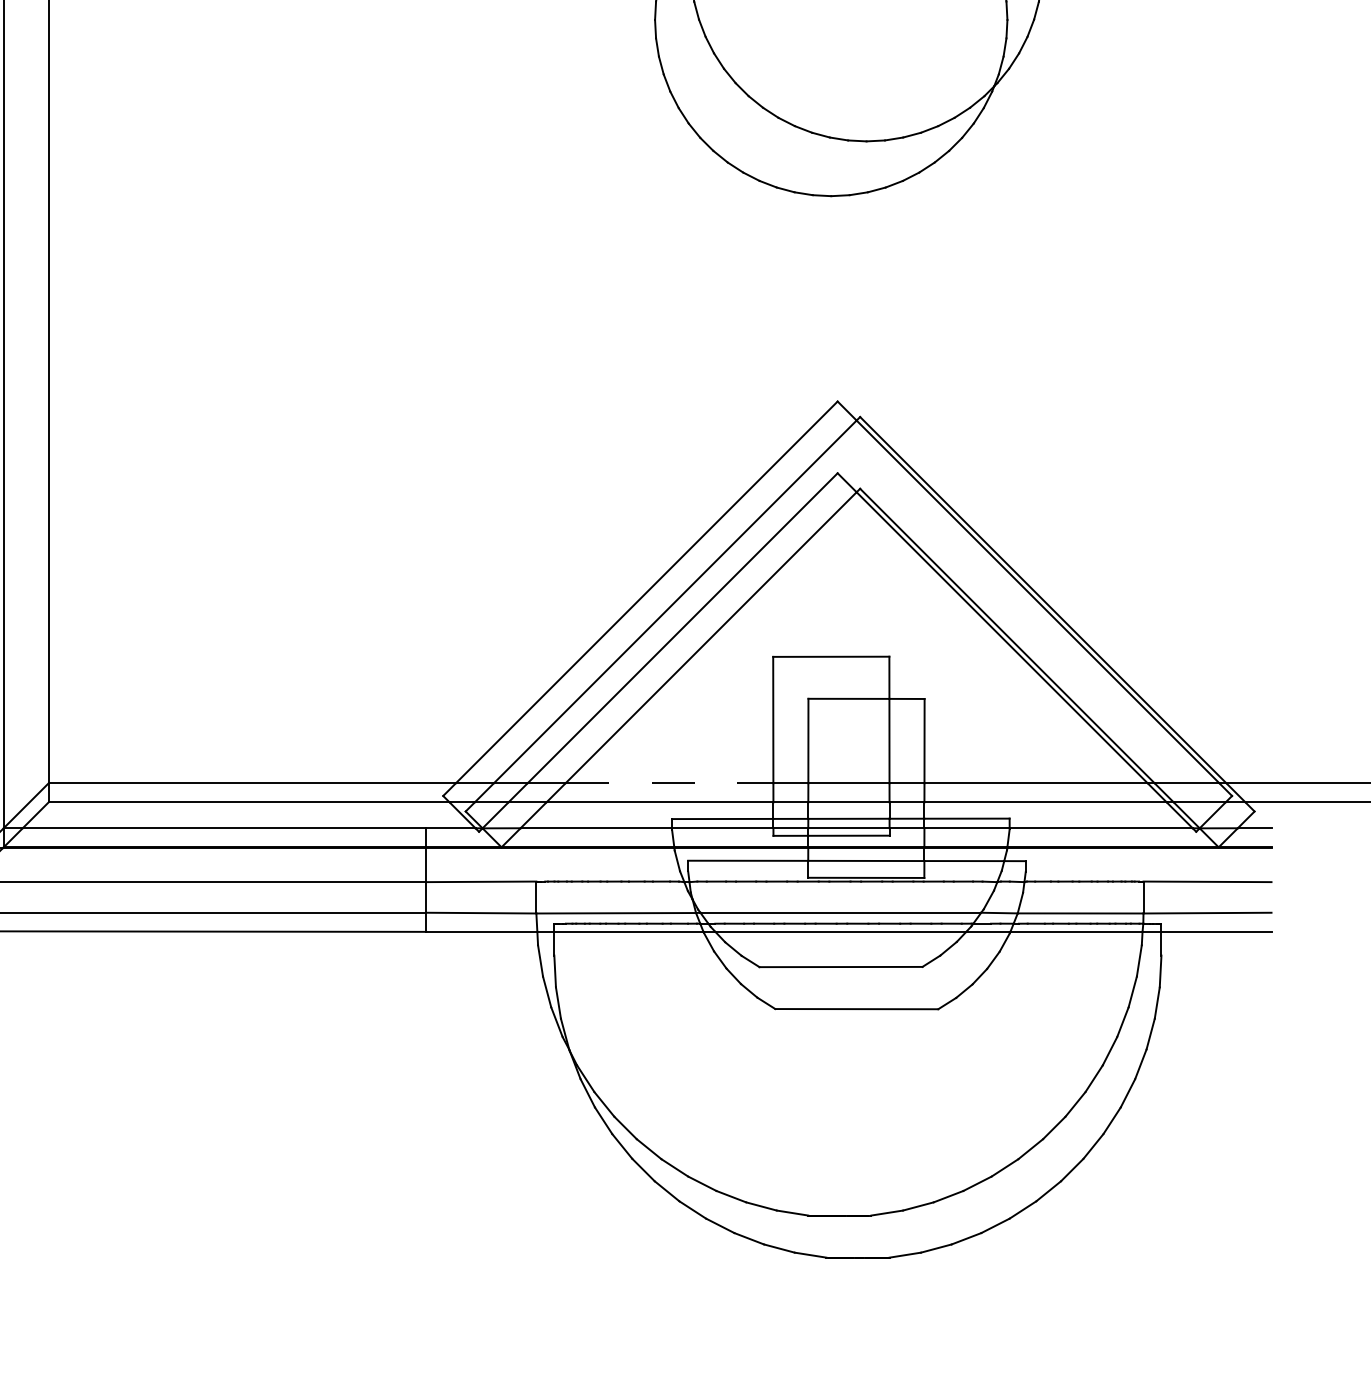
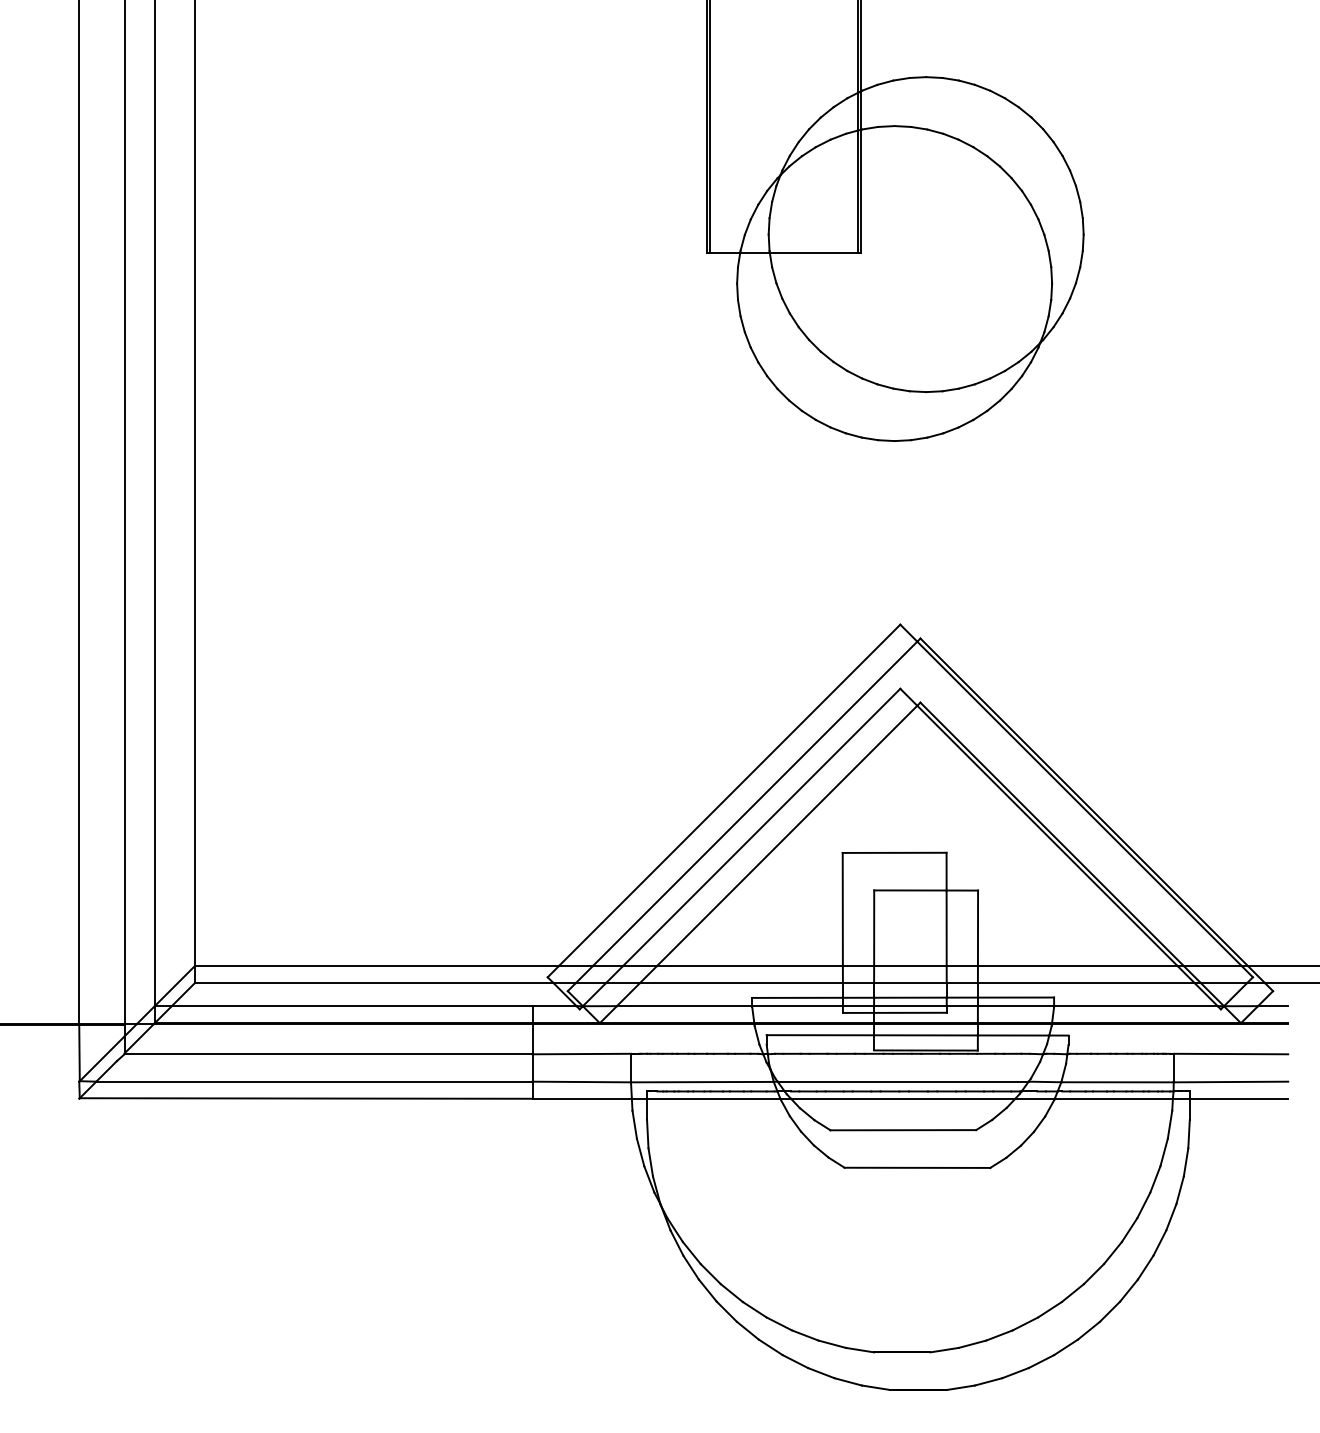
line: (670, 782) -> (750, 965), dashed -> solid

